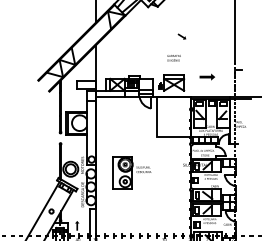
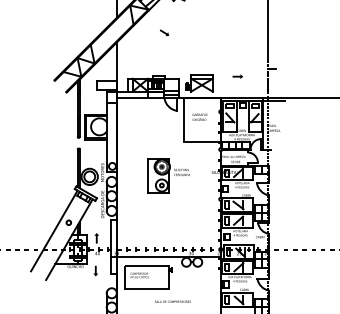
part: (181, 36) -> (164, 32), moved
text: (173, 57) -> (199, 116), moved
part: (206, 76) -> (237, 76), size x0.62
part: (131, 172) -> (168, 175), moved

